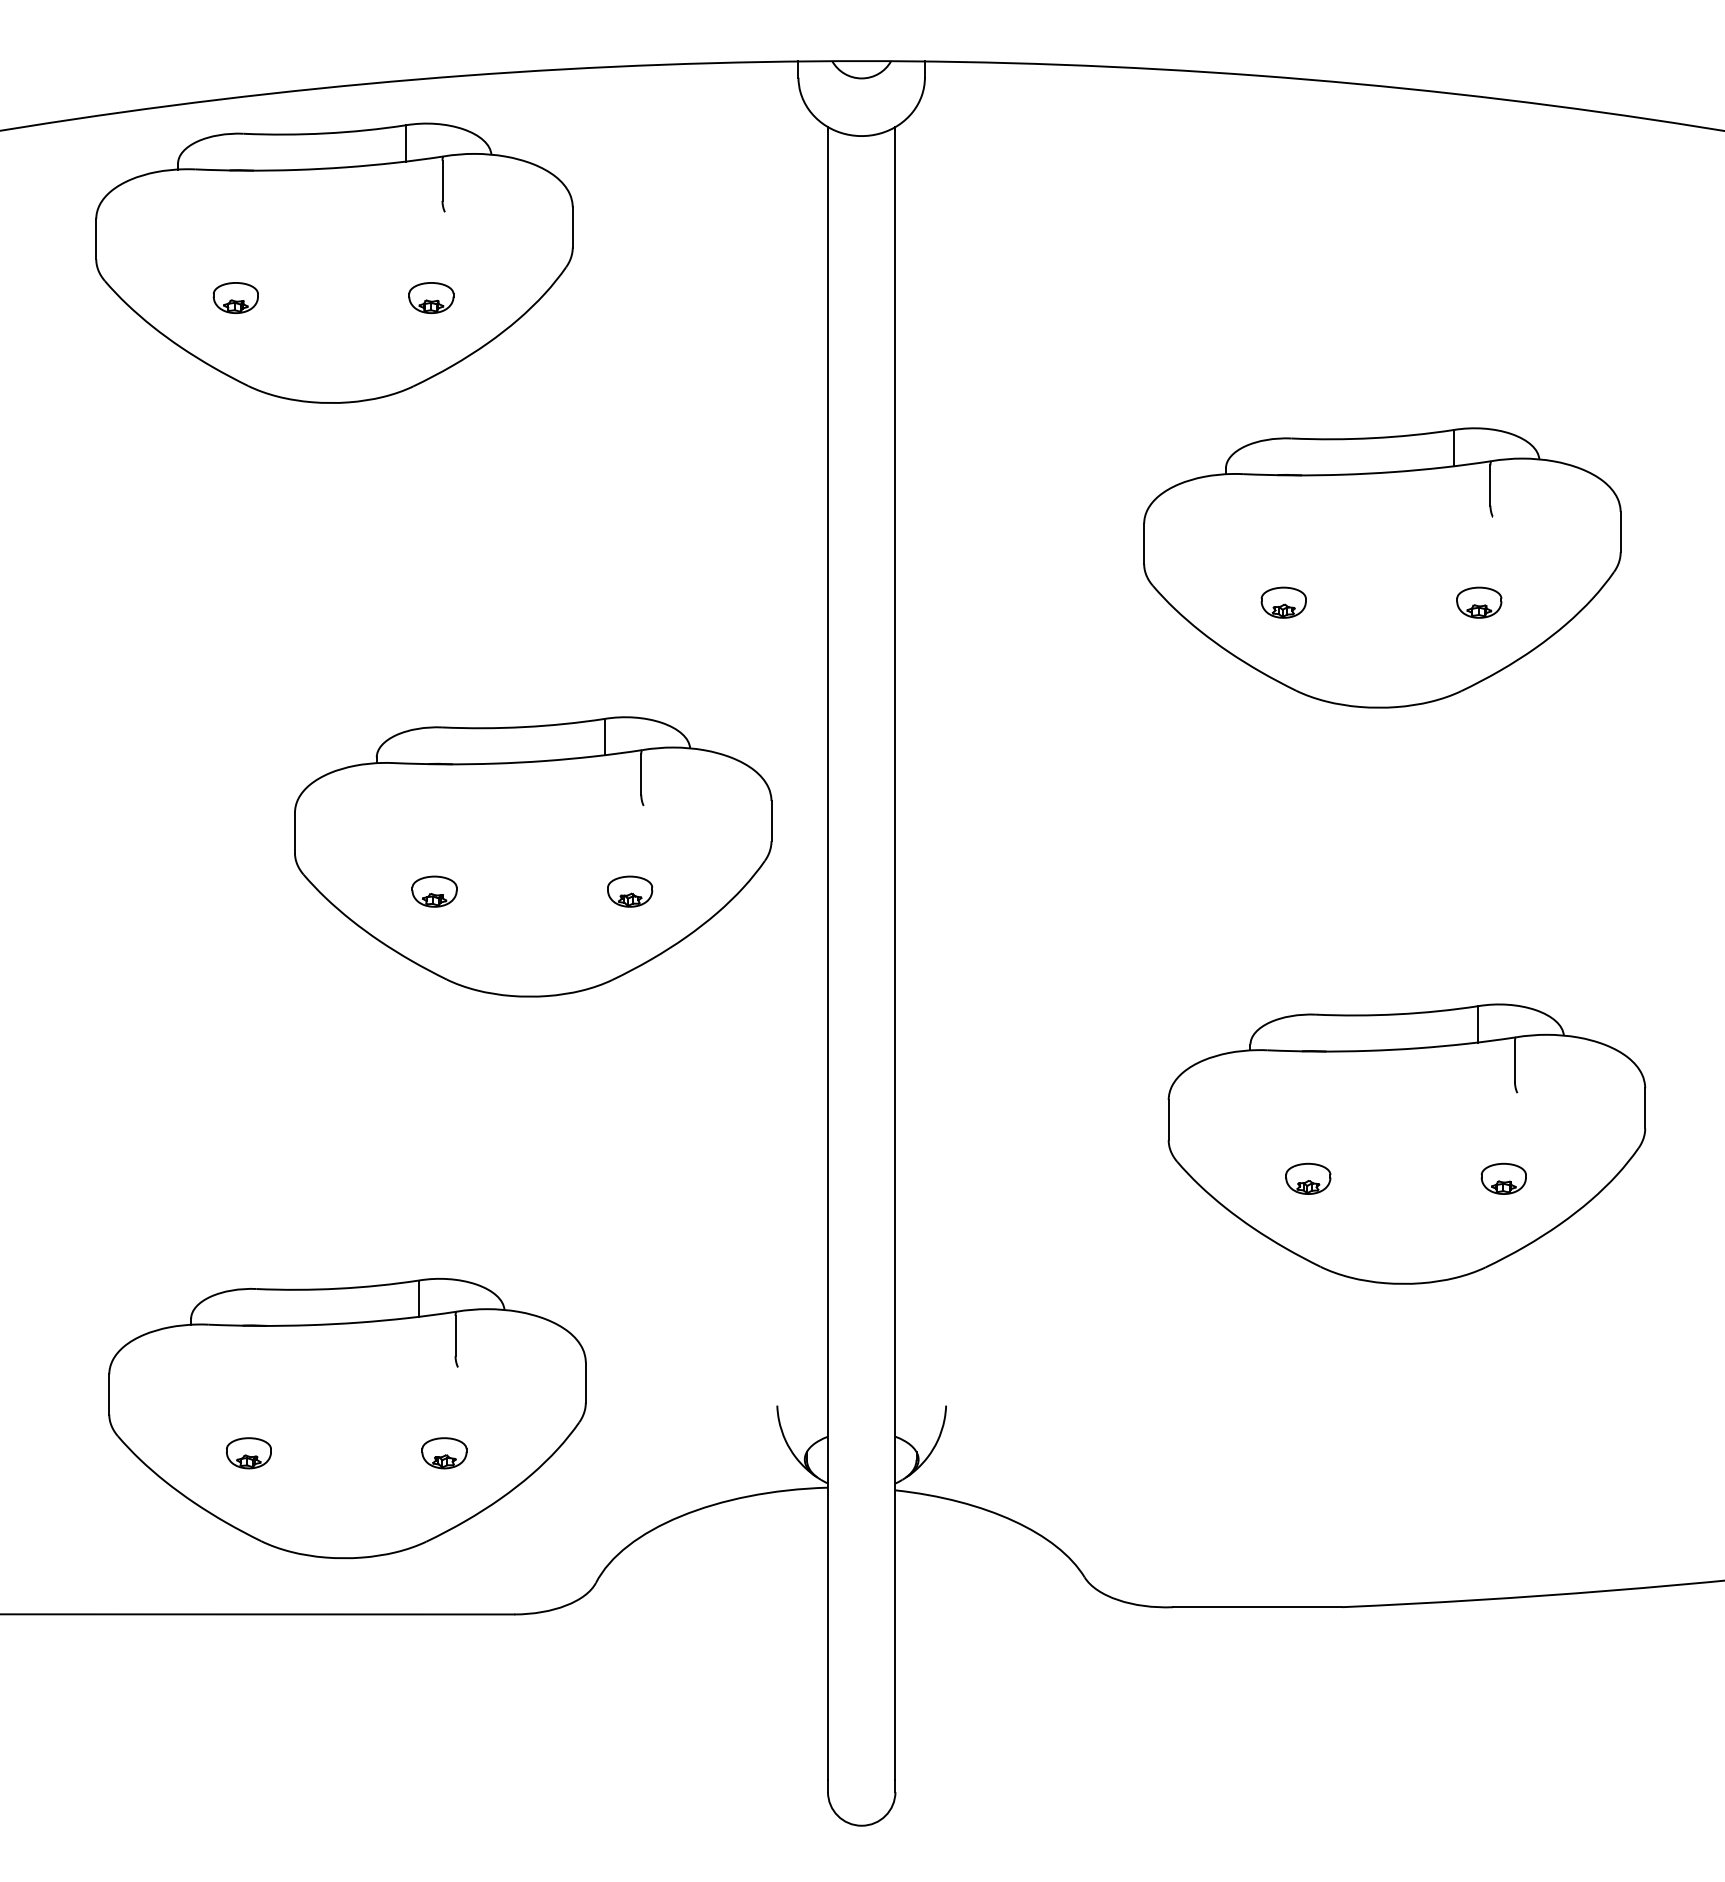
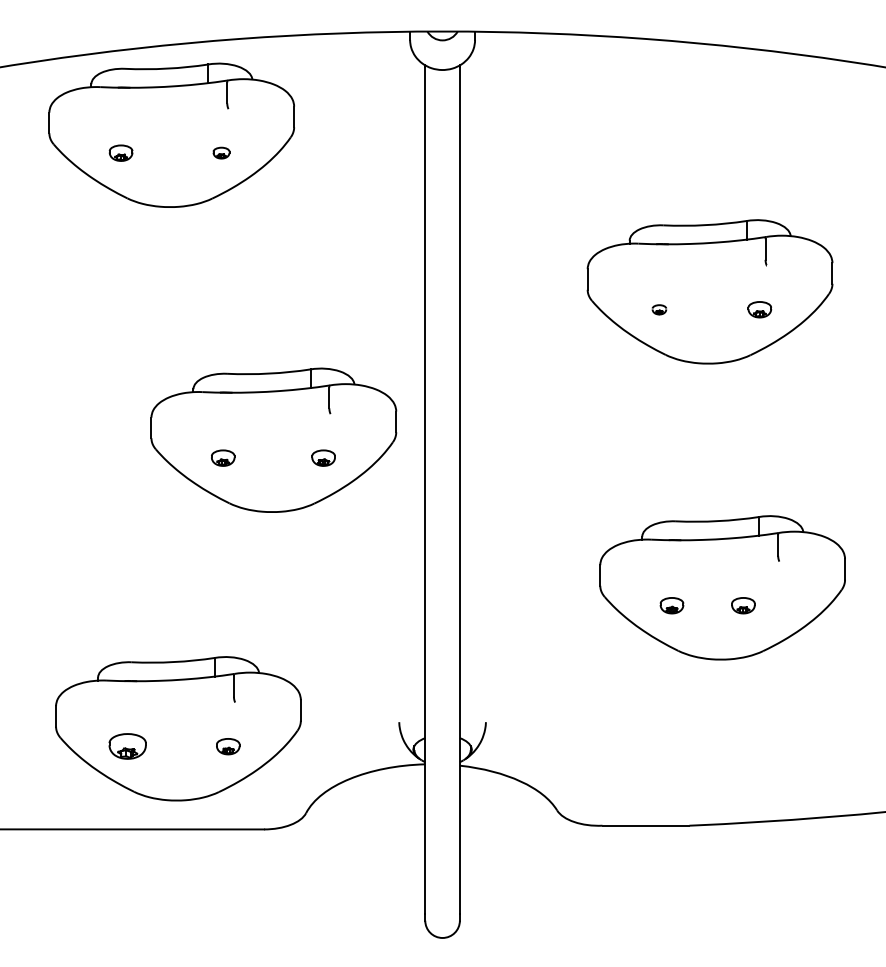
part: (431, 296) -> (221, 152), size x0.7
part: (1283, 602) -> (659, 309), size x0.6
part: (1503, 1178) -> (743, 605), moved
part: (248, 1452) -> (127, 746), size x1.6

